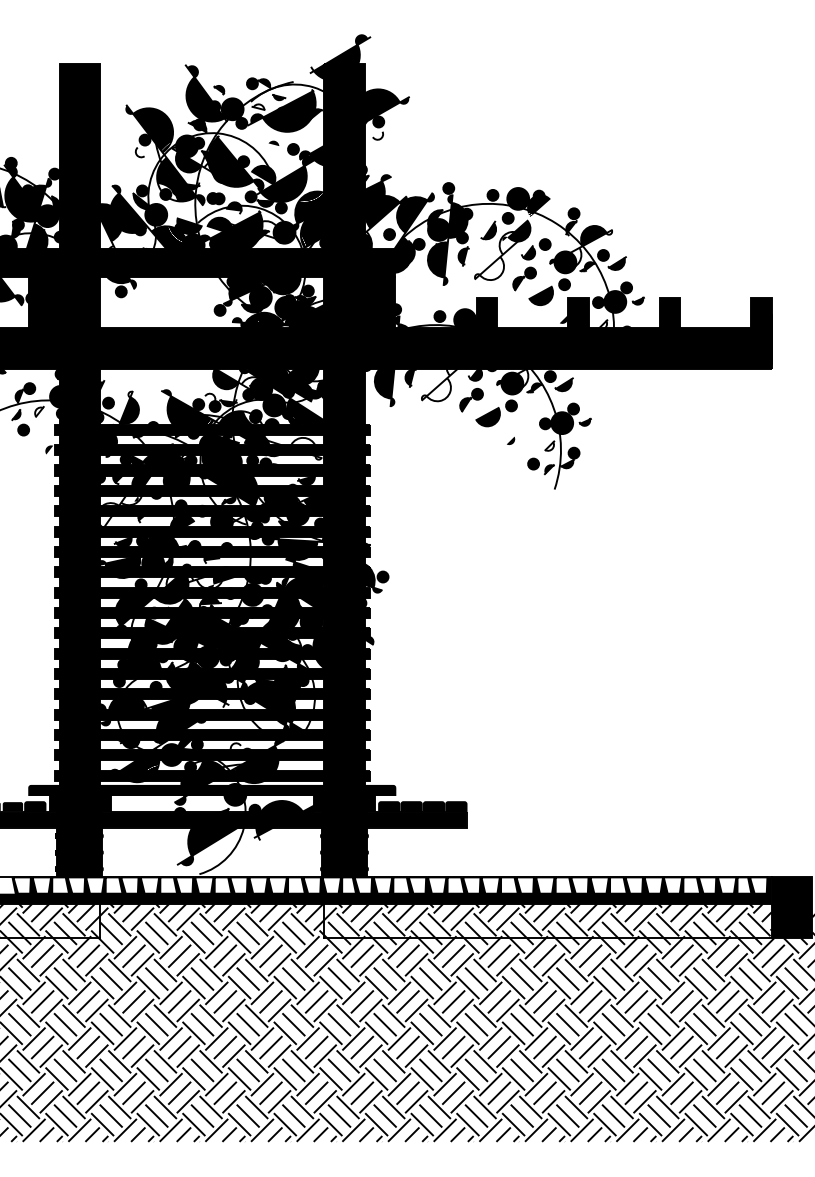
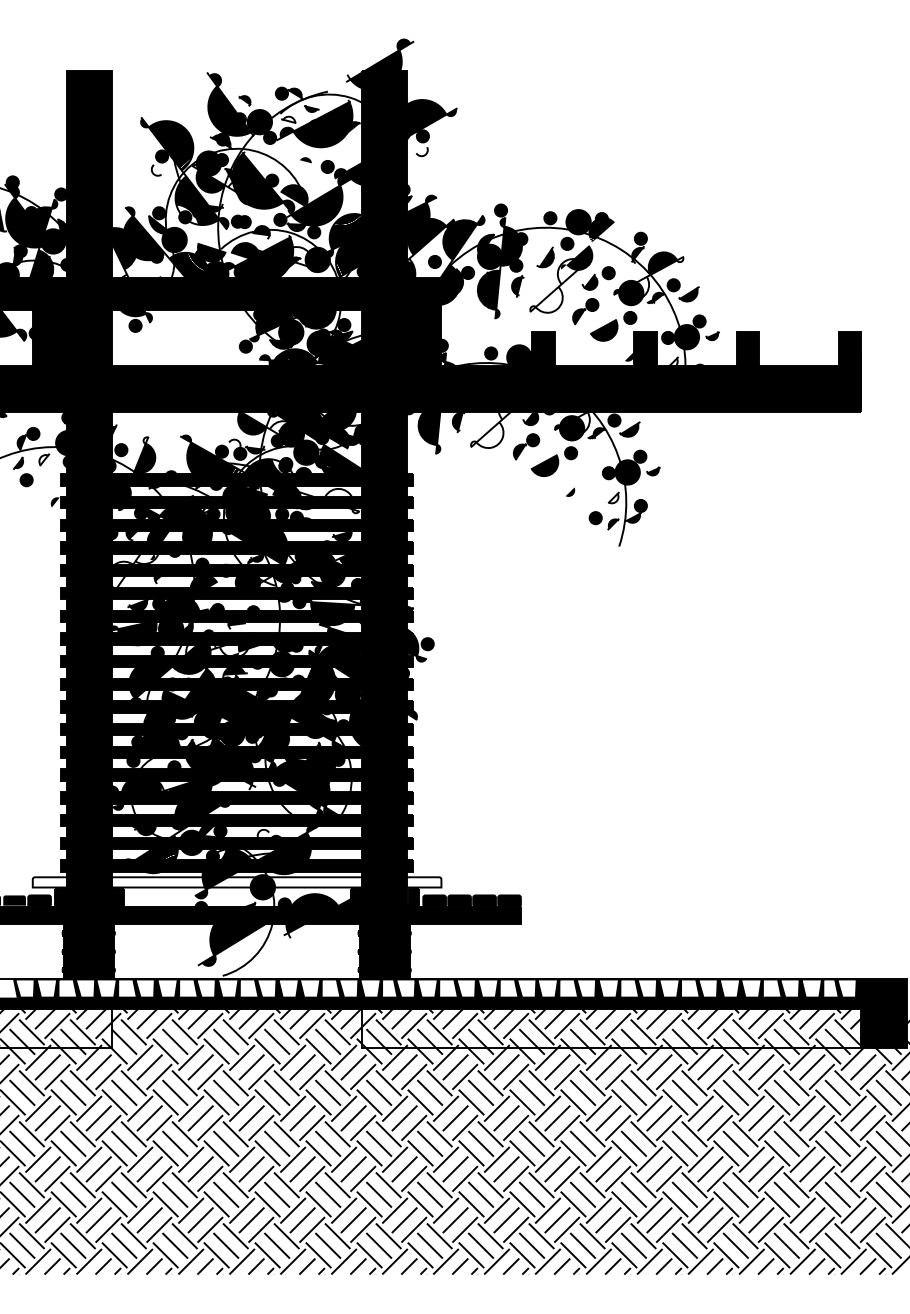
fill: (211, 790) -> (236, 882), removed

